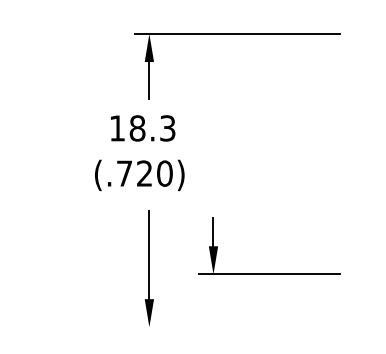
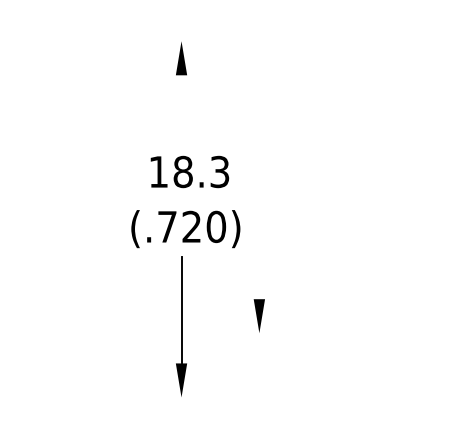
line: (237, 34) -> (288, 41), removed
line: (149, 80) -> (181, 97), removed
text: (139, 152) -> (185, 201), moved
line: (213, 232) -> (259, 282), removed
line: (269, 274) -> (327, 333), removed

